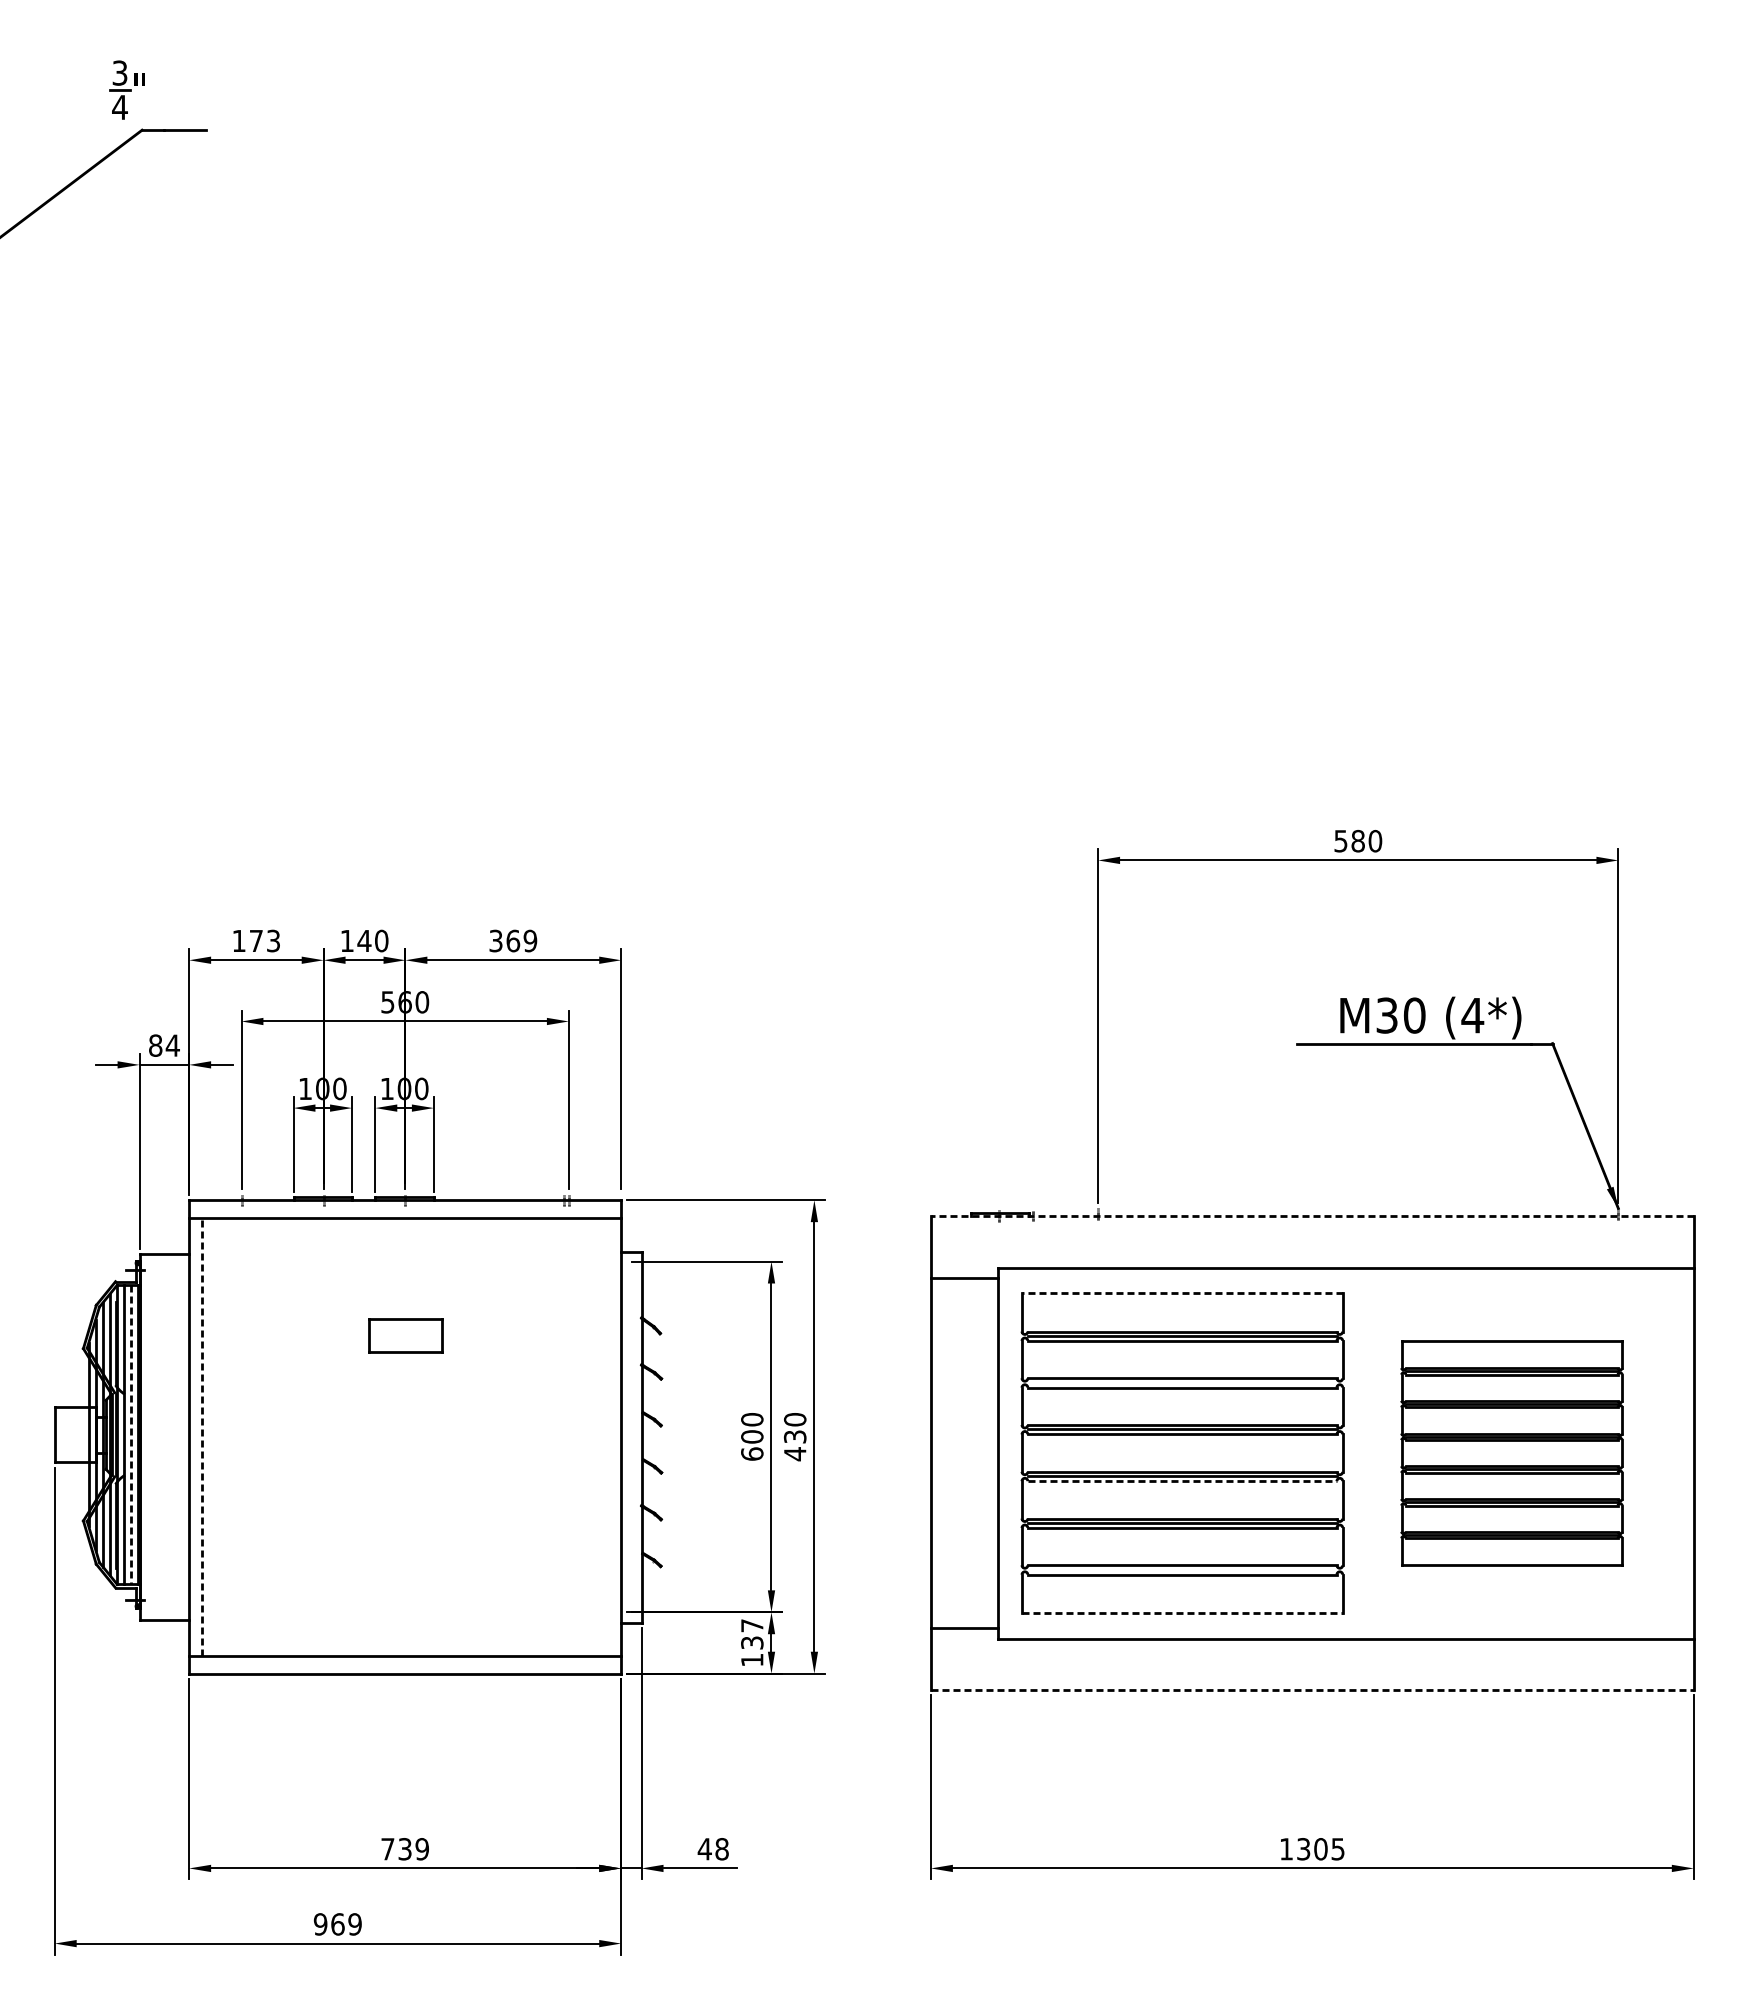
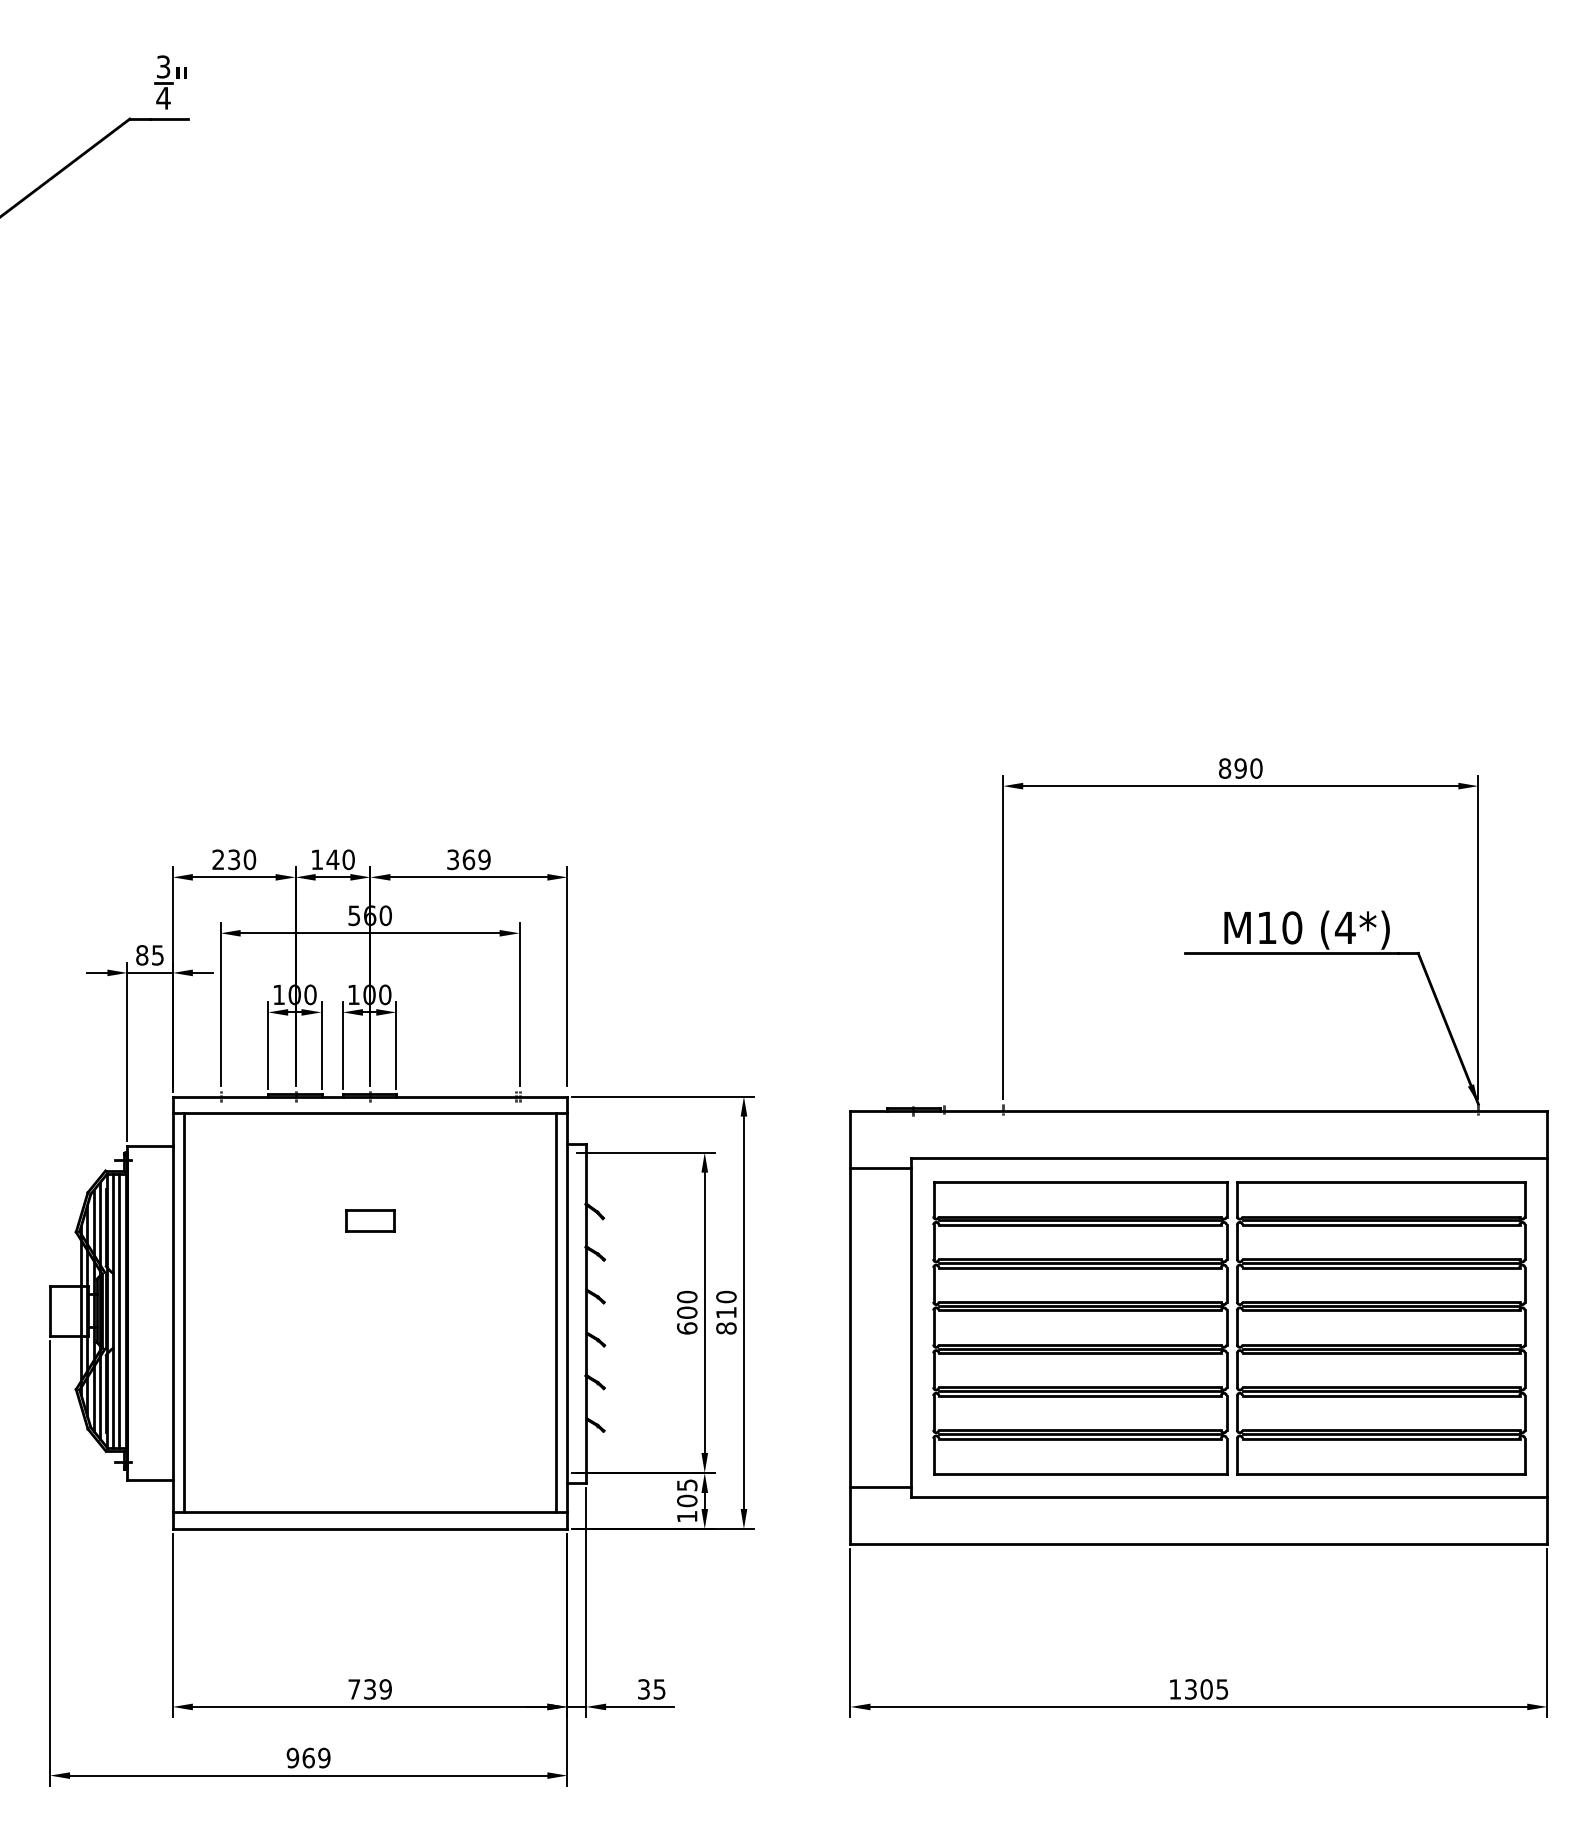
part: (126, 89) -> (169, 81), moved
text: (1349, 840) -> (1232, 767), 580 -> 890
text: (256, 940) -> (234, 859), 173 -> 230
text: (1386, 1015) -> (1266, 927), M30 -> M10
text: (172, 1045) -> (157, 955), 84 -> 85
line: (1311, 1216) -> (1198, 1111), dashed -> solid
line: (1181, 1293) -> (1079, 1181), dashed -> solid
part: (405, 1336) -> (370, 1221), size x0.71
line: (1182, 1382) -> (1080, 1263), added
line: (130, 1434) -> (119, 1310), dashed -> solid
line: (201, 1436) -> (184, 1312), dashed -> solid
line: (608, 1436) -> (555, 1312), added
text: (794, 1445) -> (725, 1320), 430 -> 810
part: (1511, 1453) -> (1380, 1327), size x1.43
line: (1182, 1481) -> (1080, 1353), dashed -> solid
line: (1182, 1569) -> (1080, 1433), added
line: (1182, 1612) -> (1080, 1473), dashed -> solid
text: (752, 1634) -> (687, 1493), 137 -> 105
line: (1312, 1689) -> (1198, 1543), dashed -> solid
text: (712, 1849) -> (650, 1689), 48 -> 35

